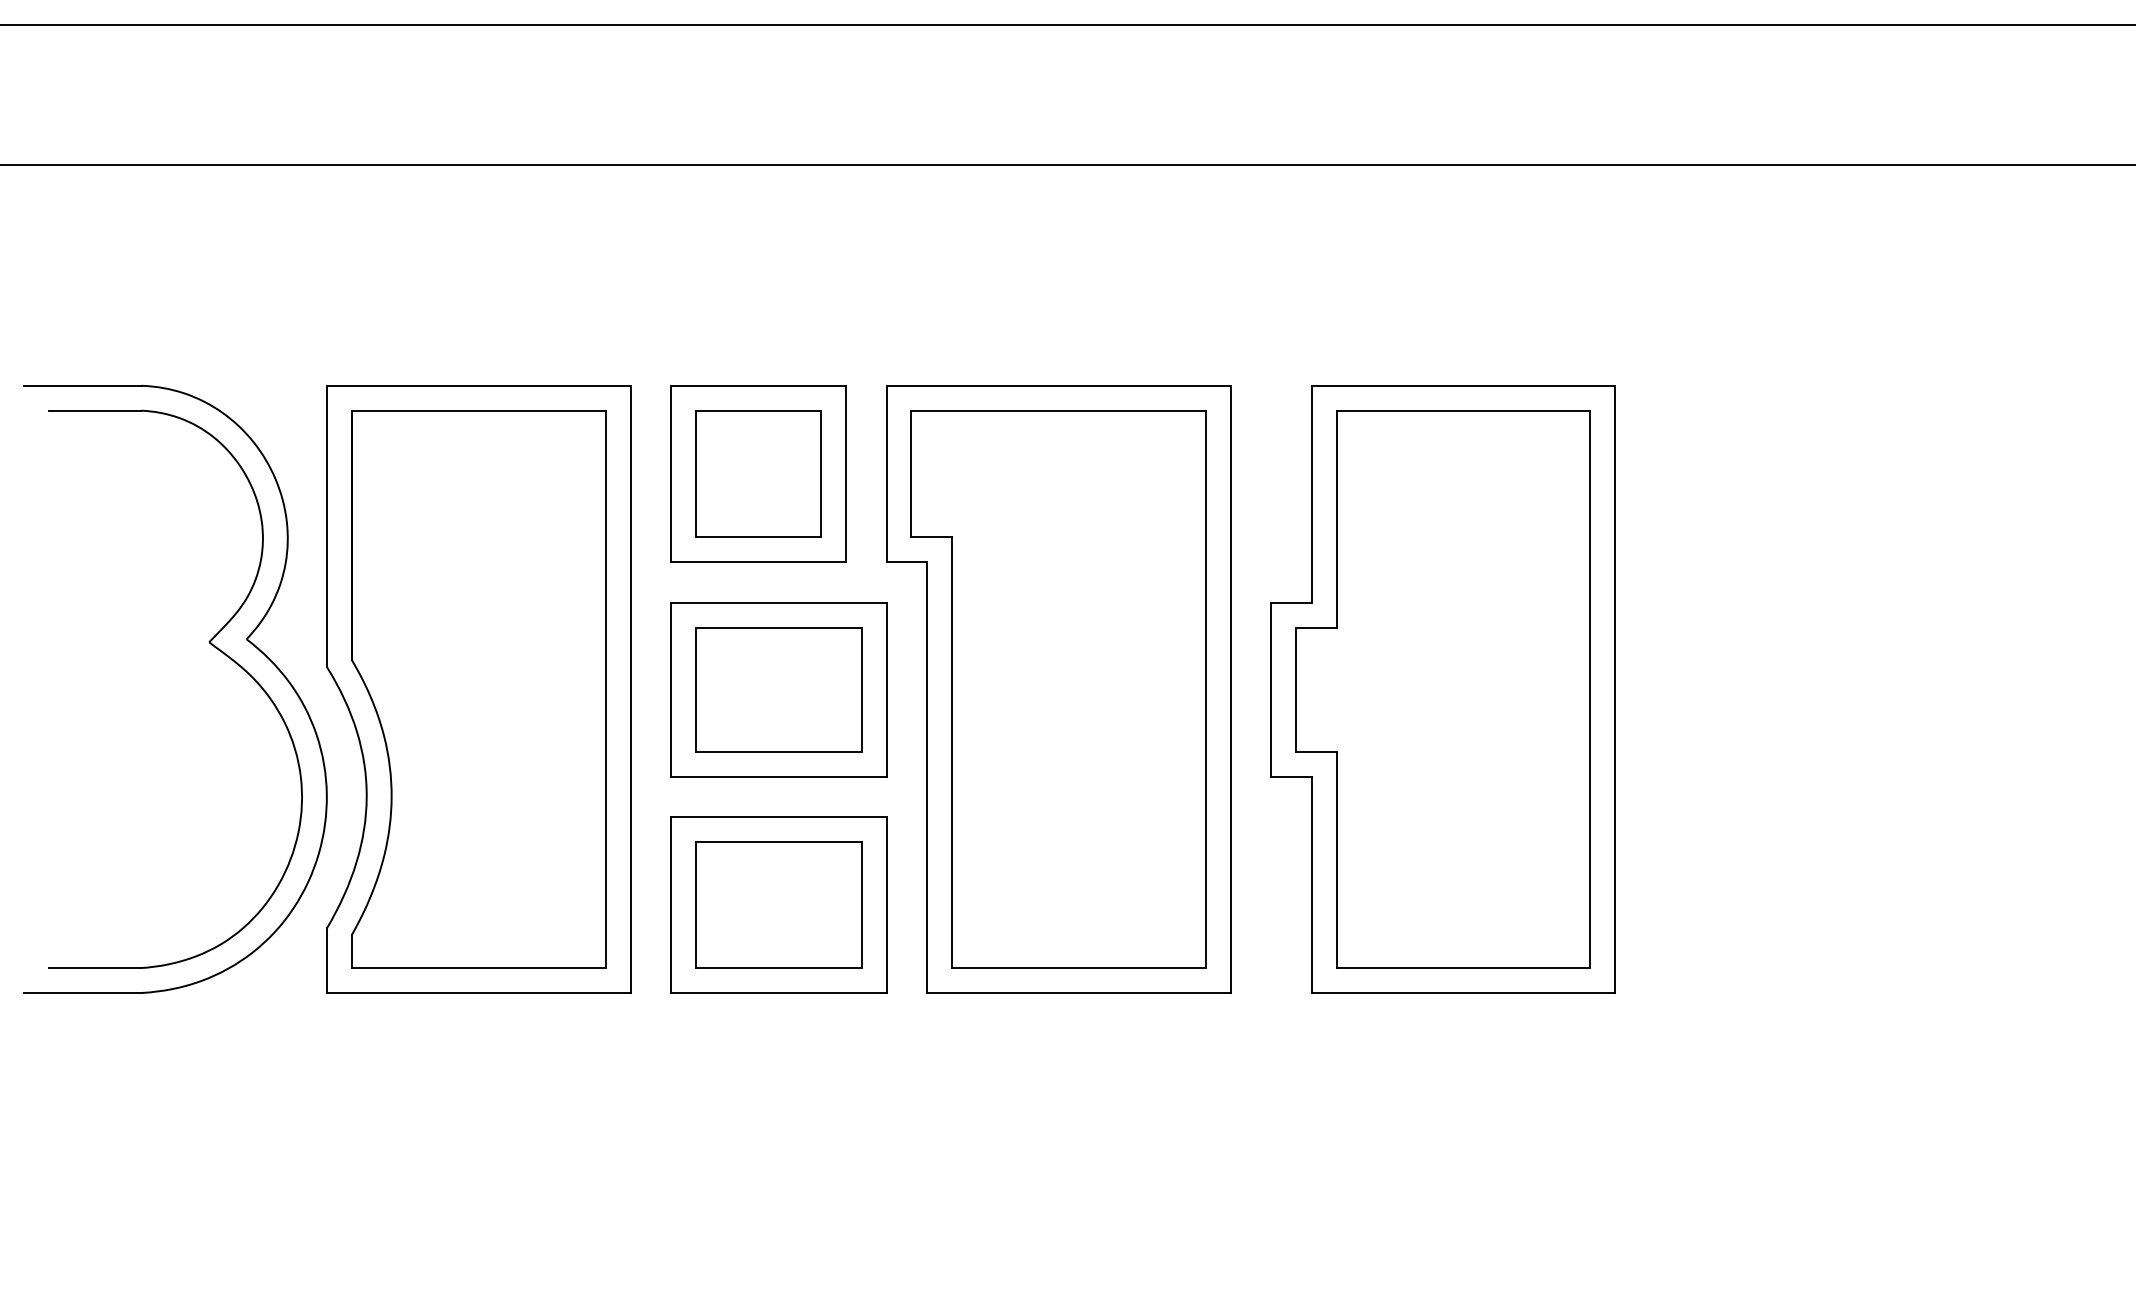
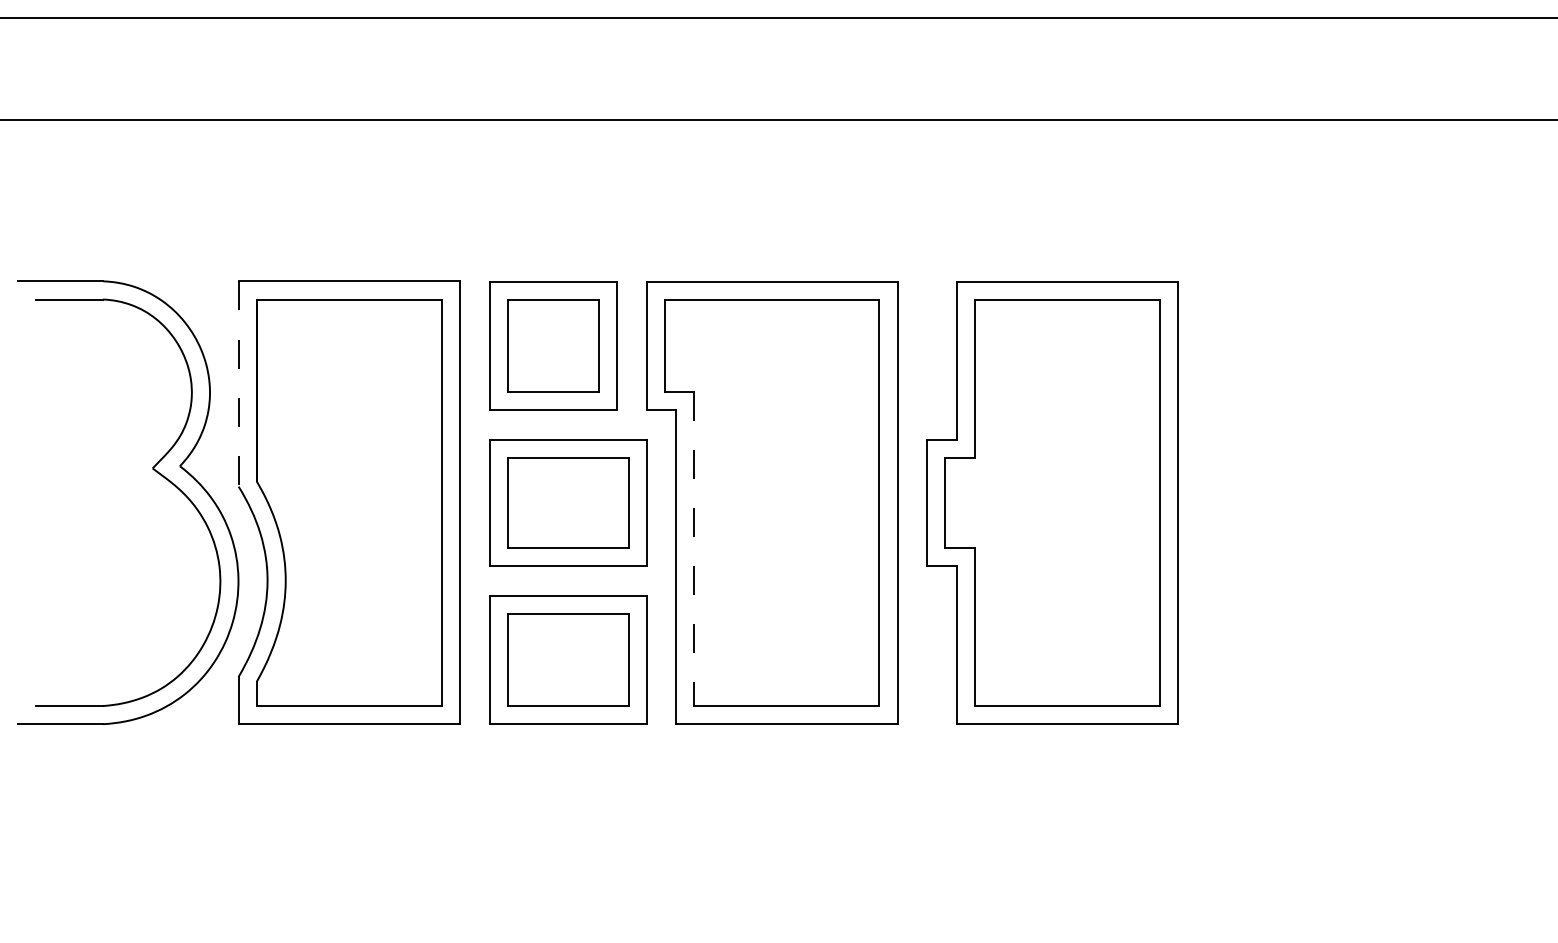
line: (326, 527) -> (238, 384), solid -> dashed
line: (952, 753) -> (694, 549), solid -> dashed

